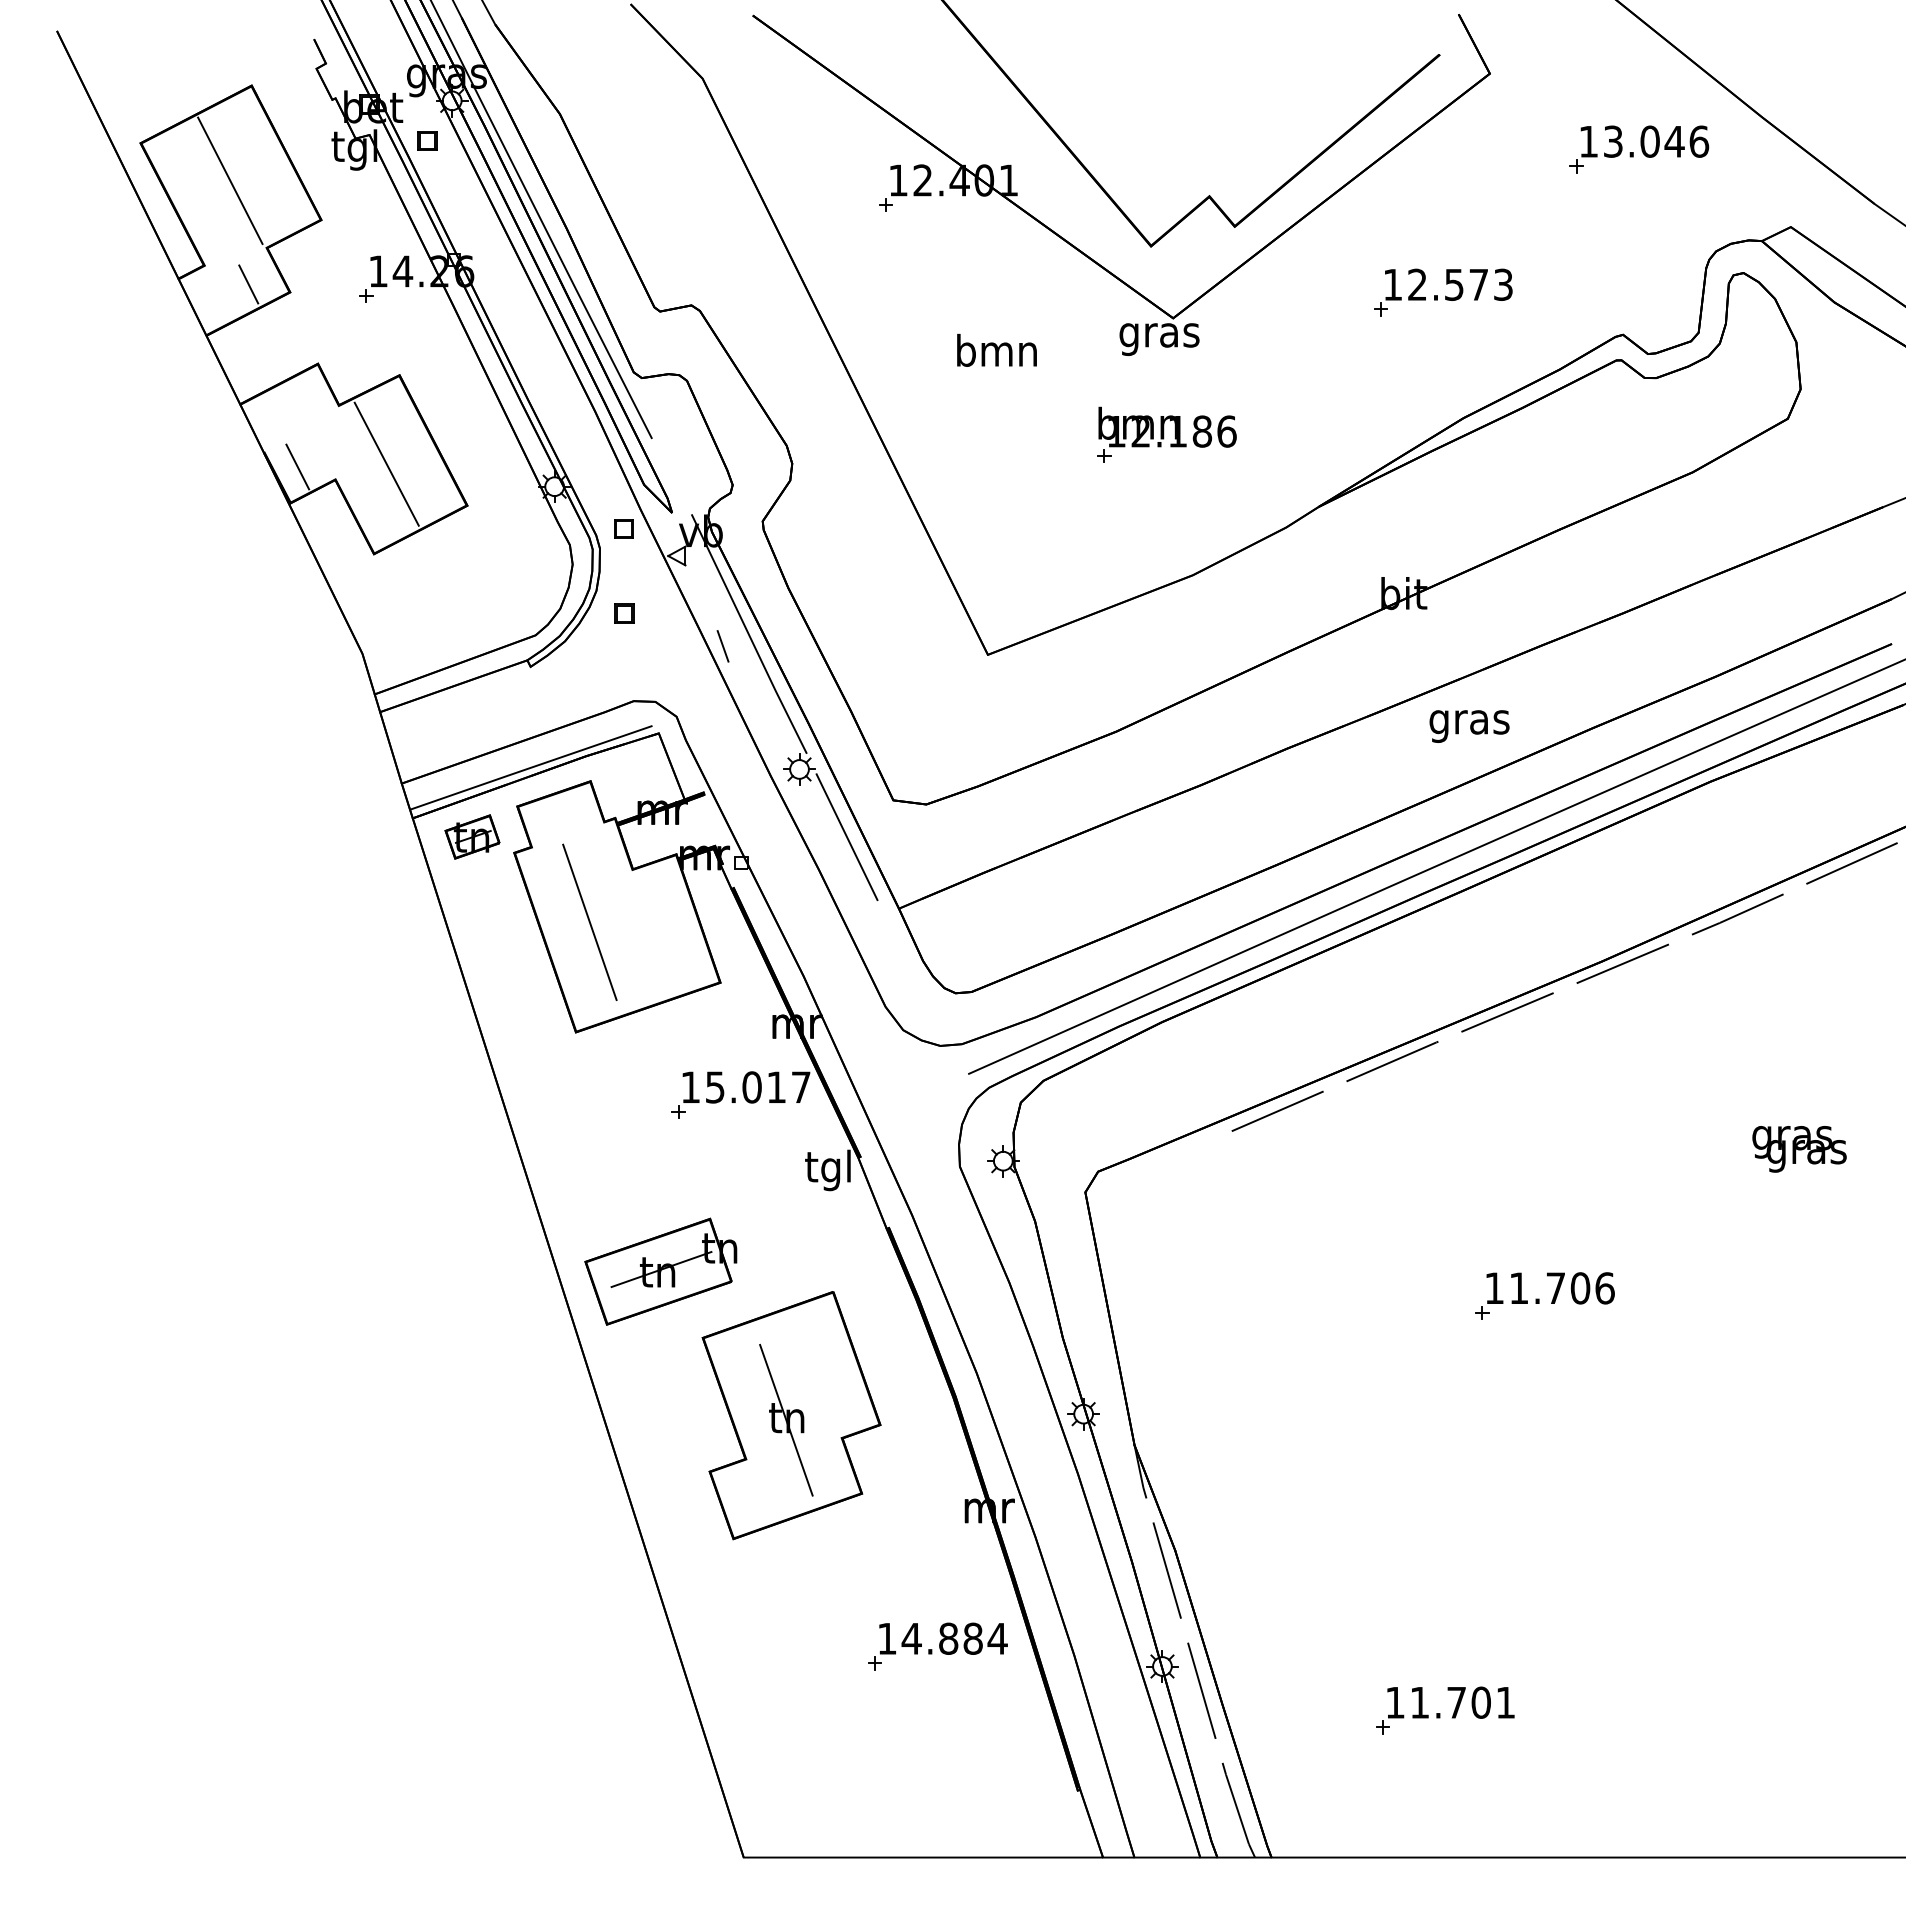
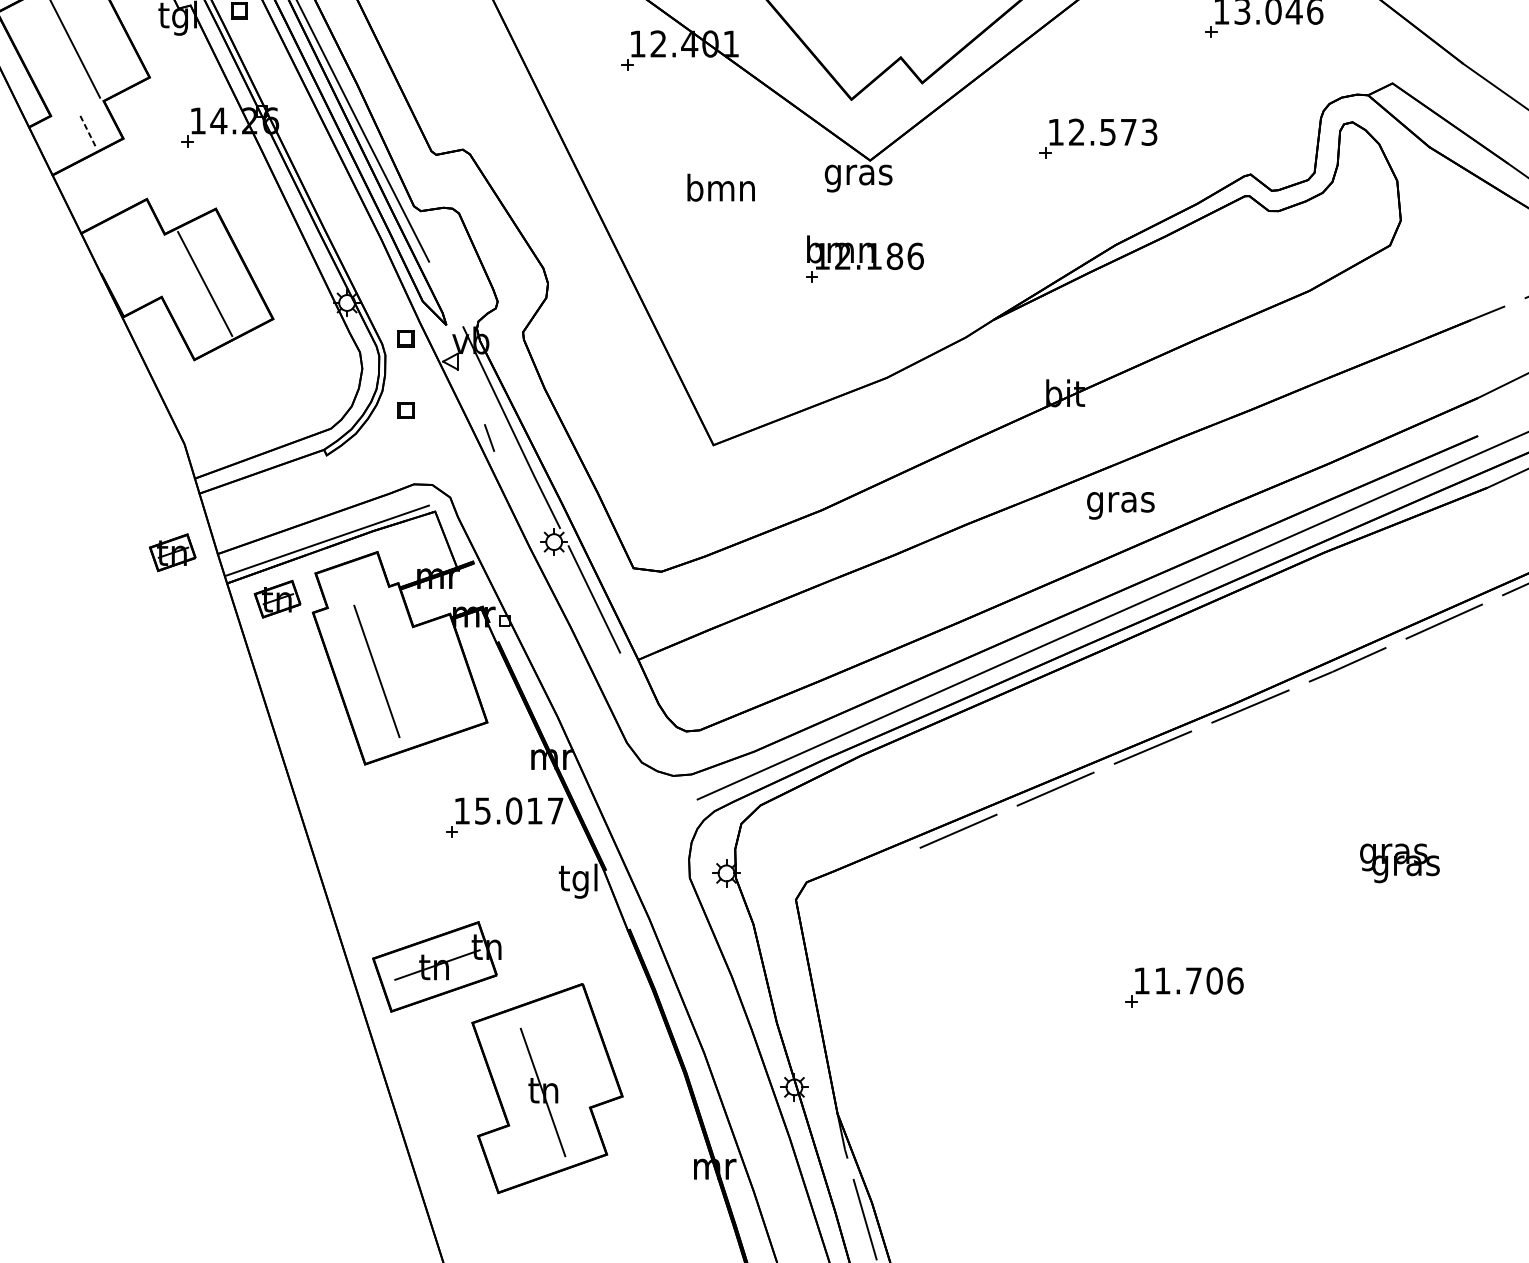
line: (248, 284) -> (88, 131), solid -> dashed
line: (297, 466) -> (129, 285), removed
part: (348, 781) -> (172, 552), added

